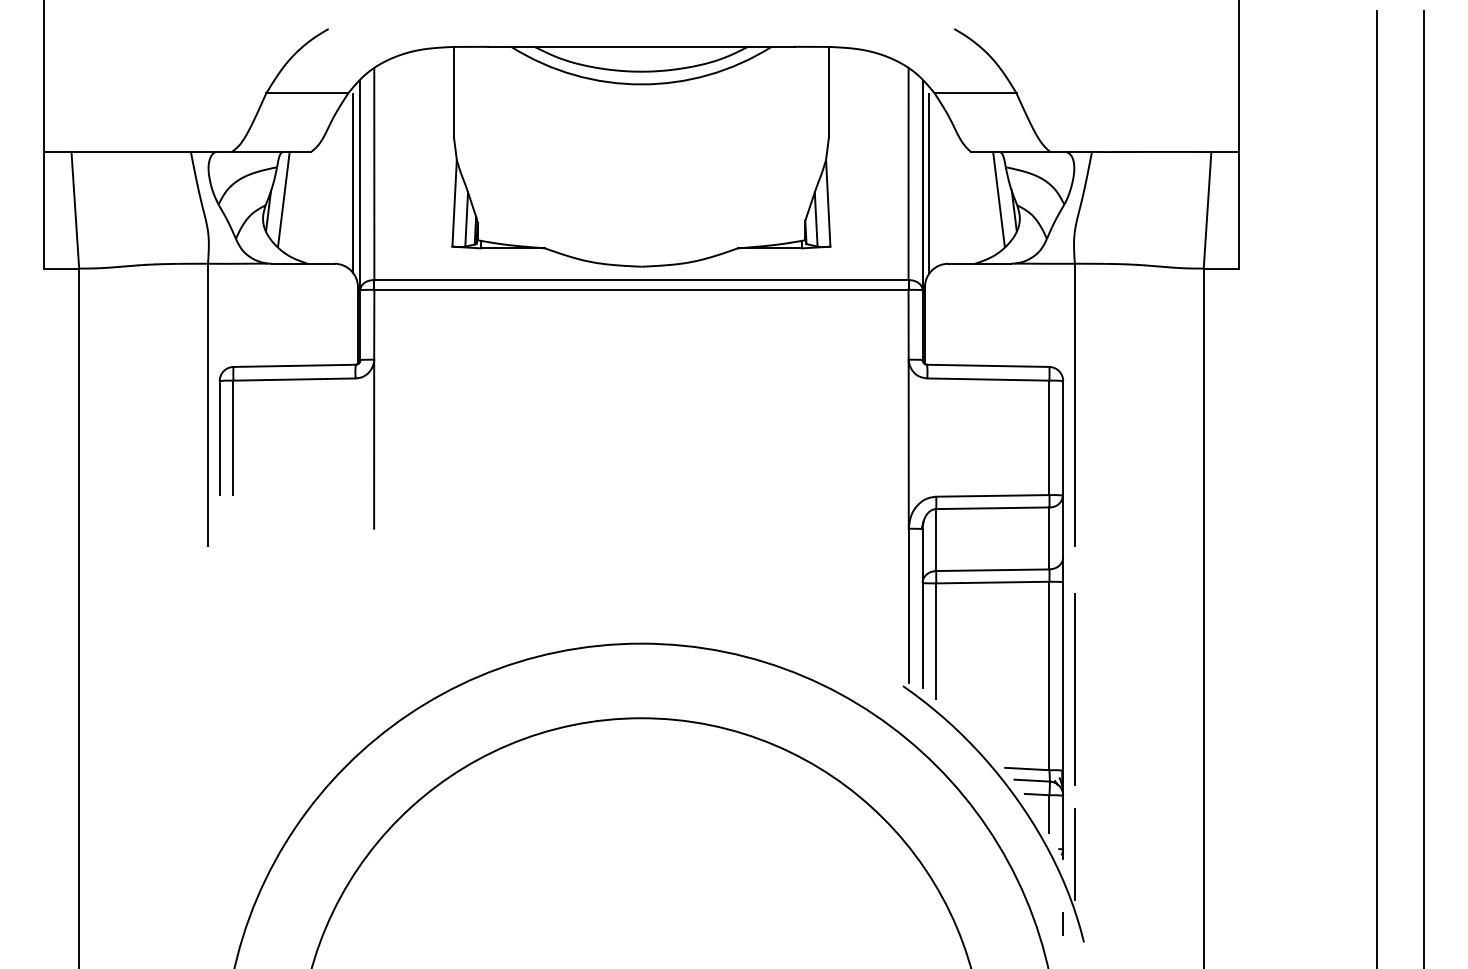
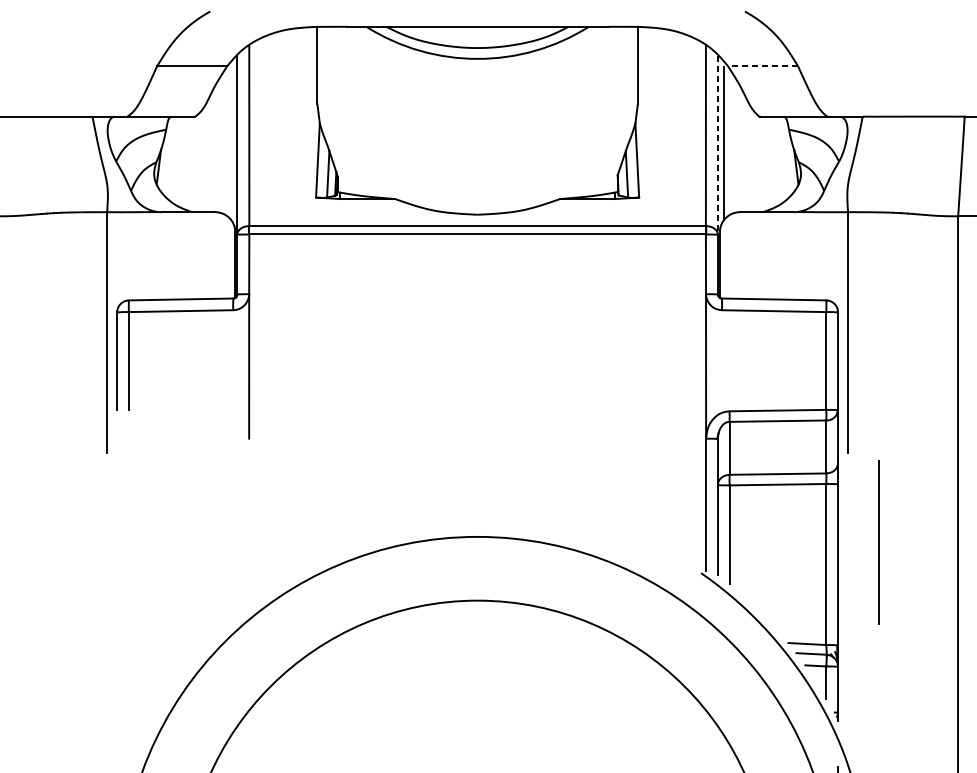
line: (975, 93) -> (763, 66), solid -> dashed
line: (353, 183) -> (231, 143), removed
line: (922, 185) -> (717, 145), solid -> dashed
line: (283, 199) -> (171, 157), removed
line: (998, 199) -> (782, 157), removed
line: (1074, 689) -> (878, 542), moved
line: (1074, 854) -> (847, 717), removed

